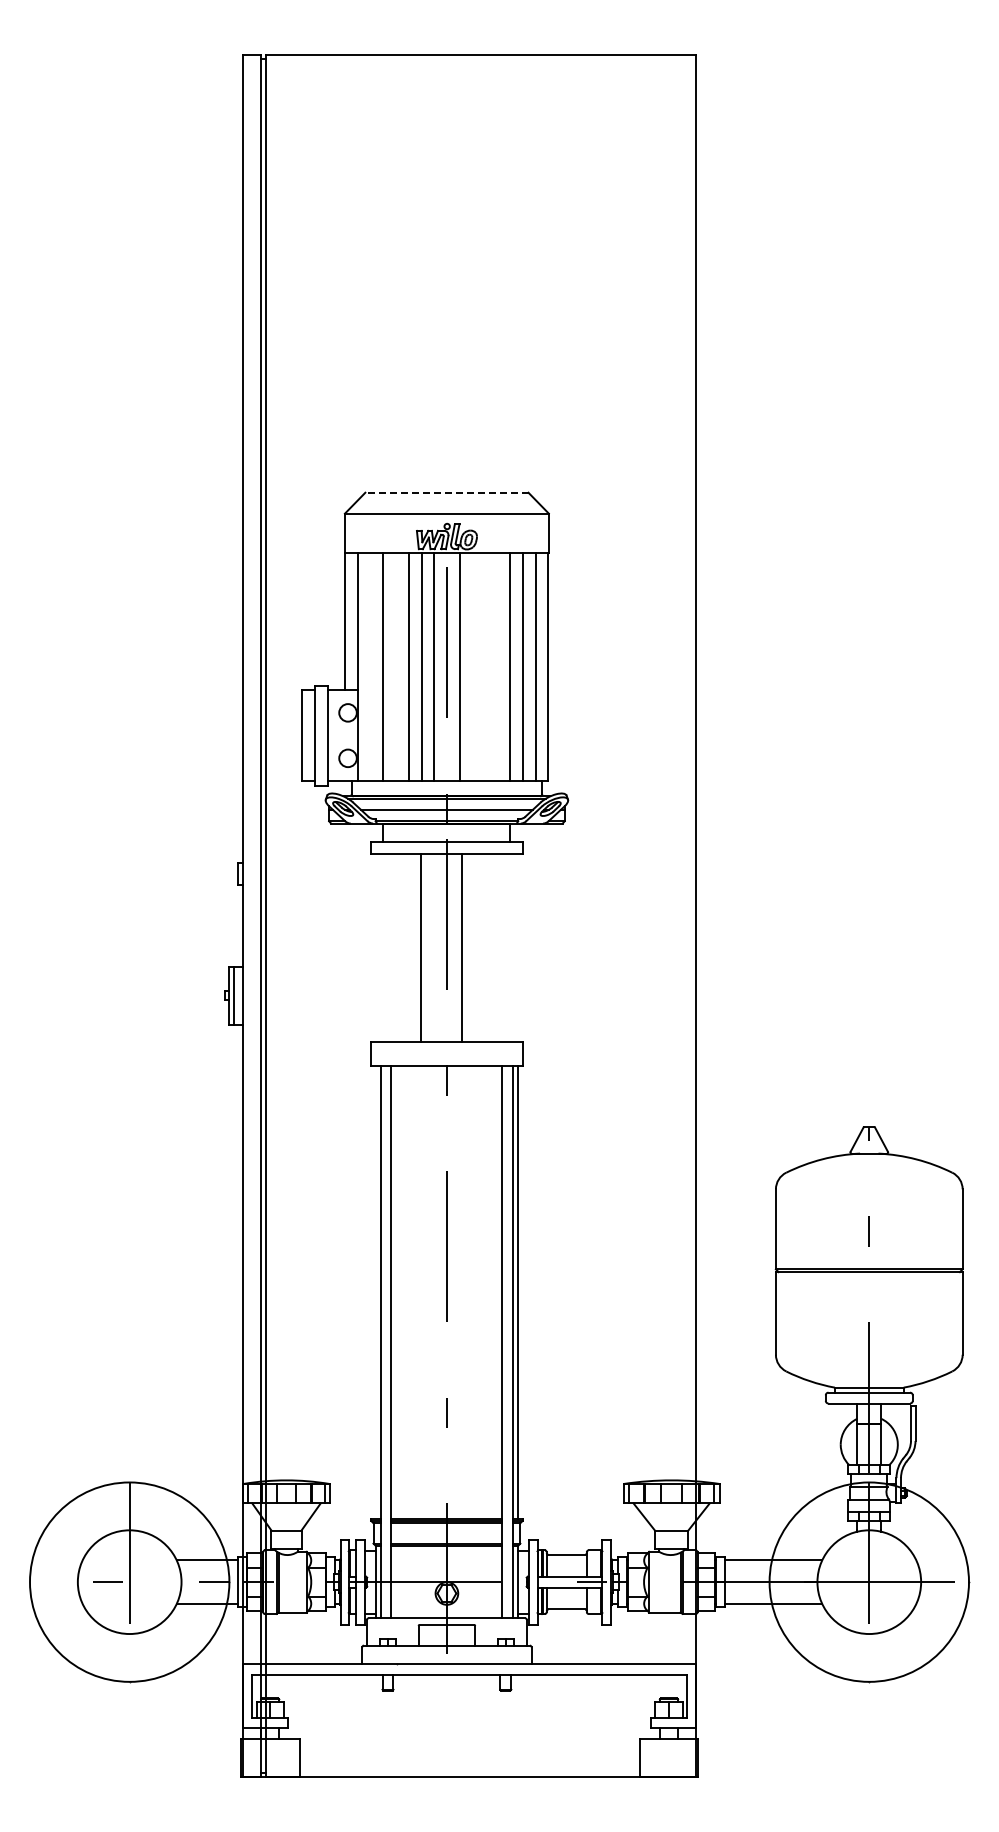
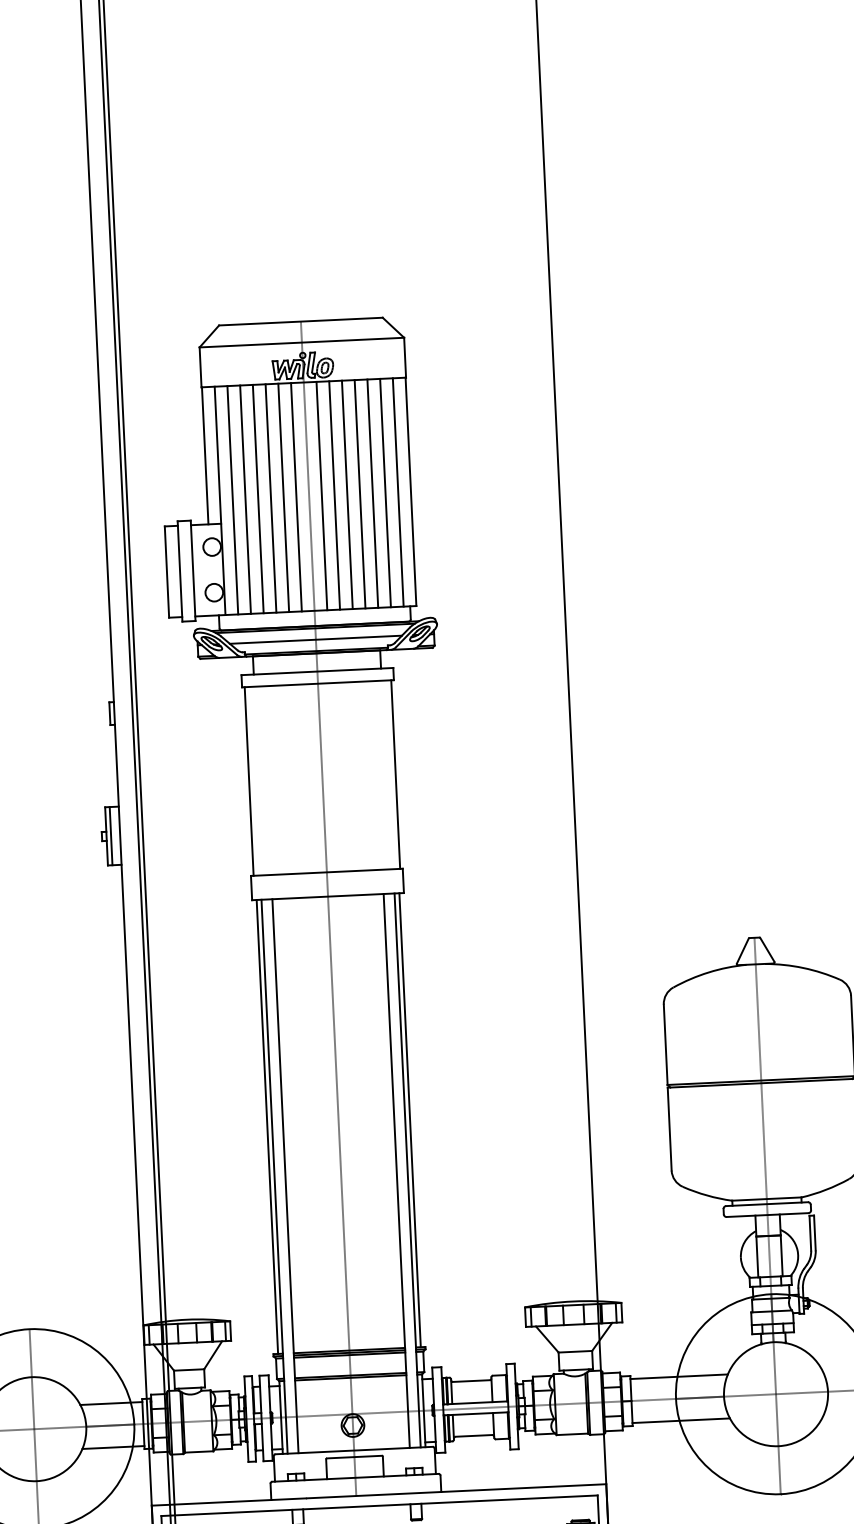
line: (446, 492) -> (300, 321), dashed -> solid
line: (370, 667) -> (232, 500), added
line: (396, 667) -> (258, 499), added
line: (472, 667) -> (334, 495), added
line: (484, 667) -> (346, 495), added
line: (497, 667) -> (359, 494), added
line: (420, 947) -> (248, 781), moved
line: (461, 947) -> (395, 774), moved
line: (375, 1292) -> (267, 1127), added

